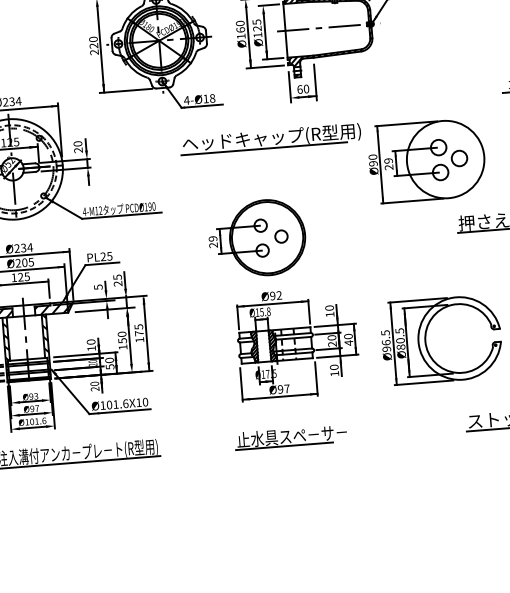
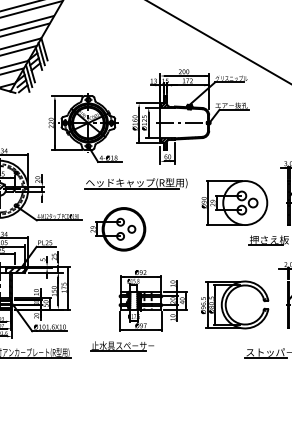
part: (269, 138) -> (135, 183), moved
part: (258, 238) -> (118, 229), moved
part: (289, 437) -> (121, 346), moved

